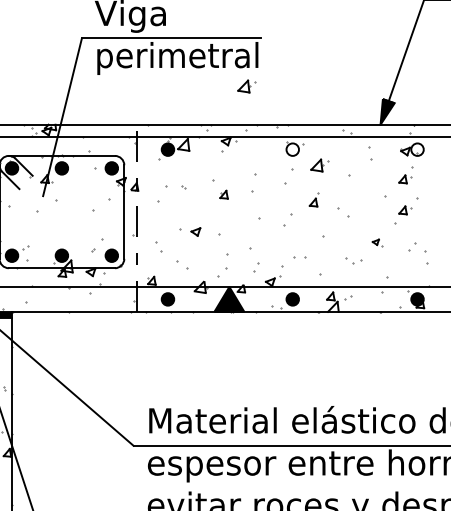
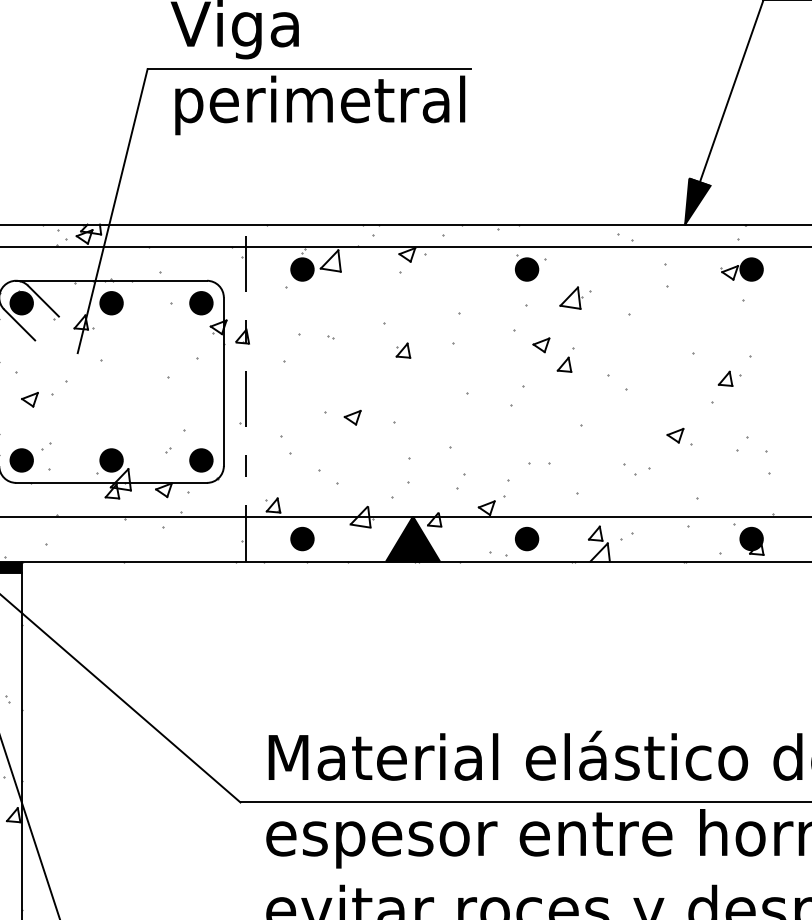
part: (246, 86) -> (443, 155), removed
fill: (292, 149) -> (526, 269), added
fill: (417, 149) -> (751, 269), added
part: (405, 179) -> (729, 323), removed
part: (300, 191) -> (540, 344), added
part: (20, 221) -> (37, 398), added
part: (377, 242) -> (679, 436), size x1.43

